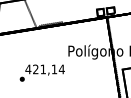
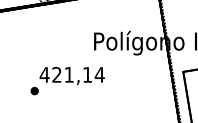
text: (41, 72) -> (66, 79), moved

